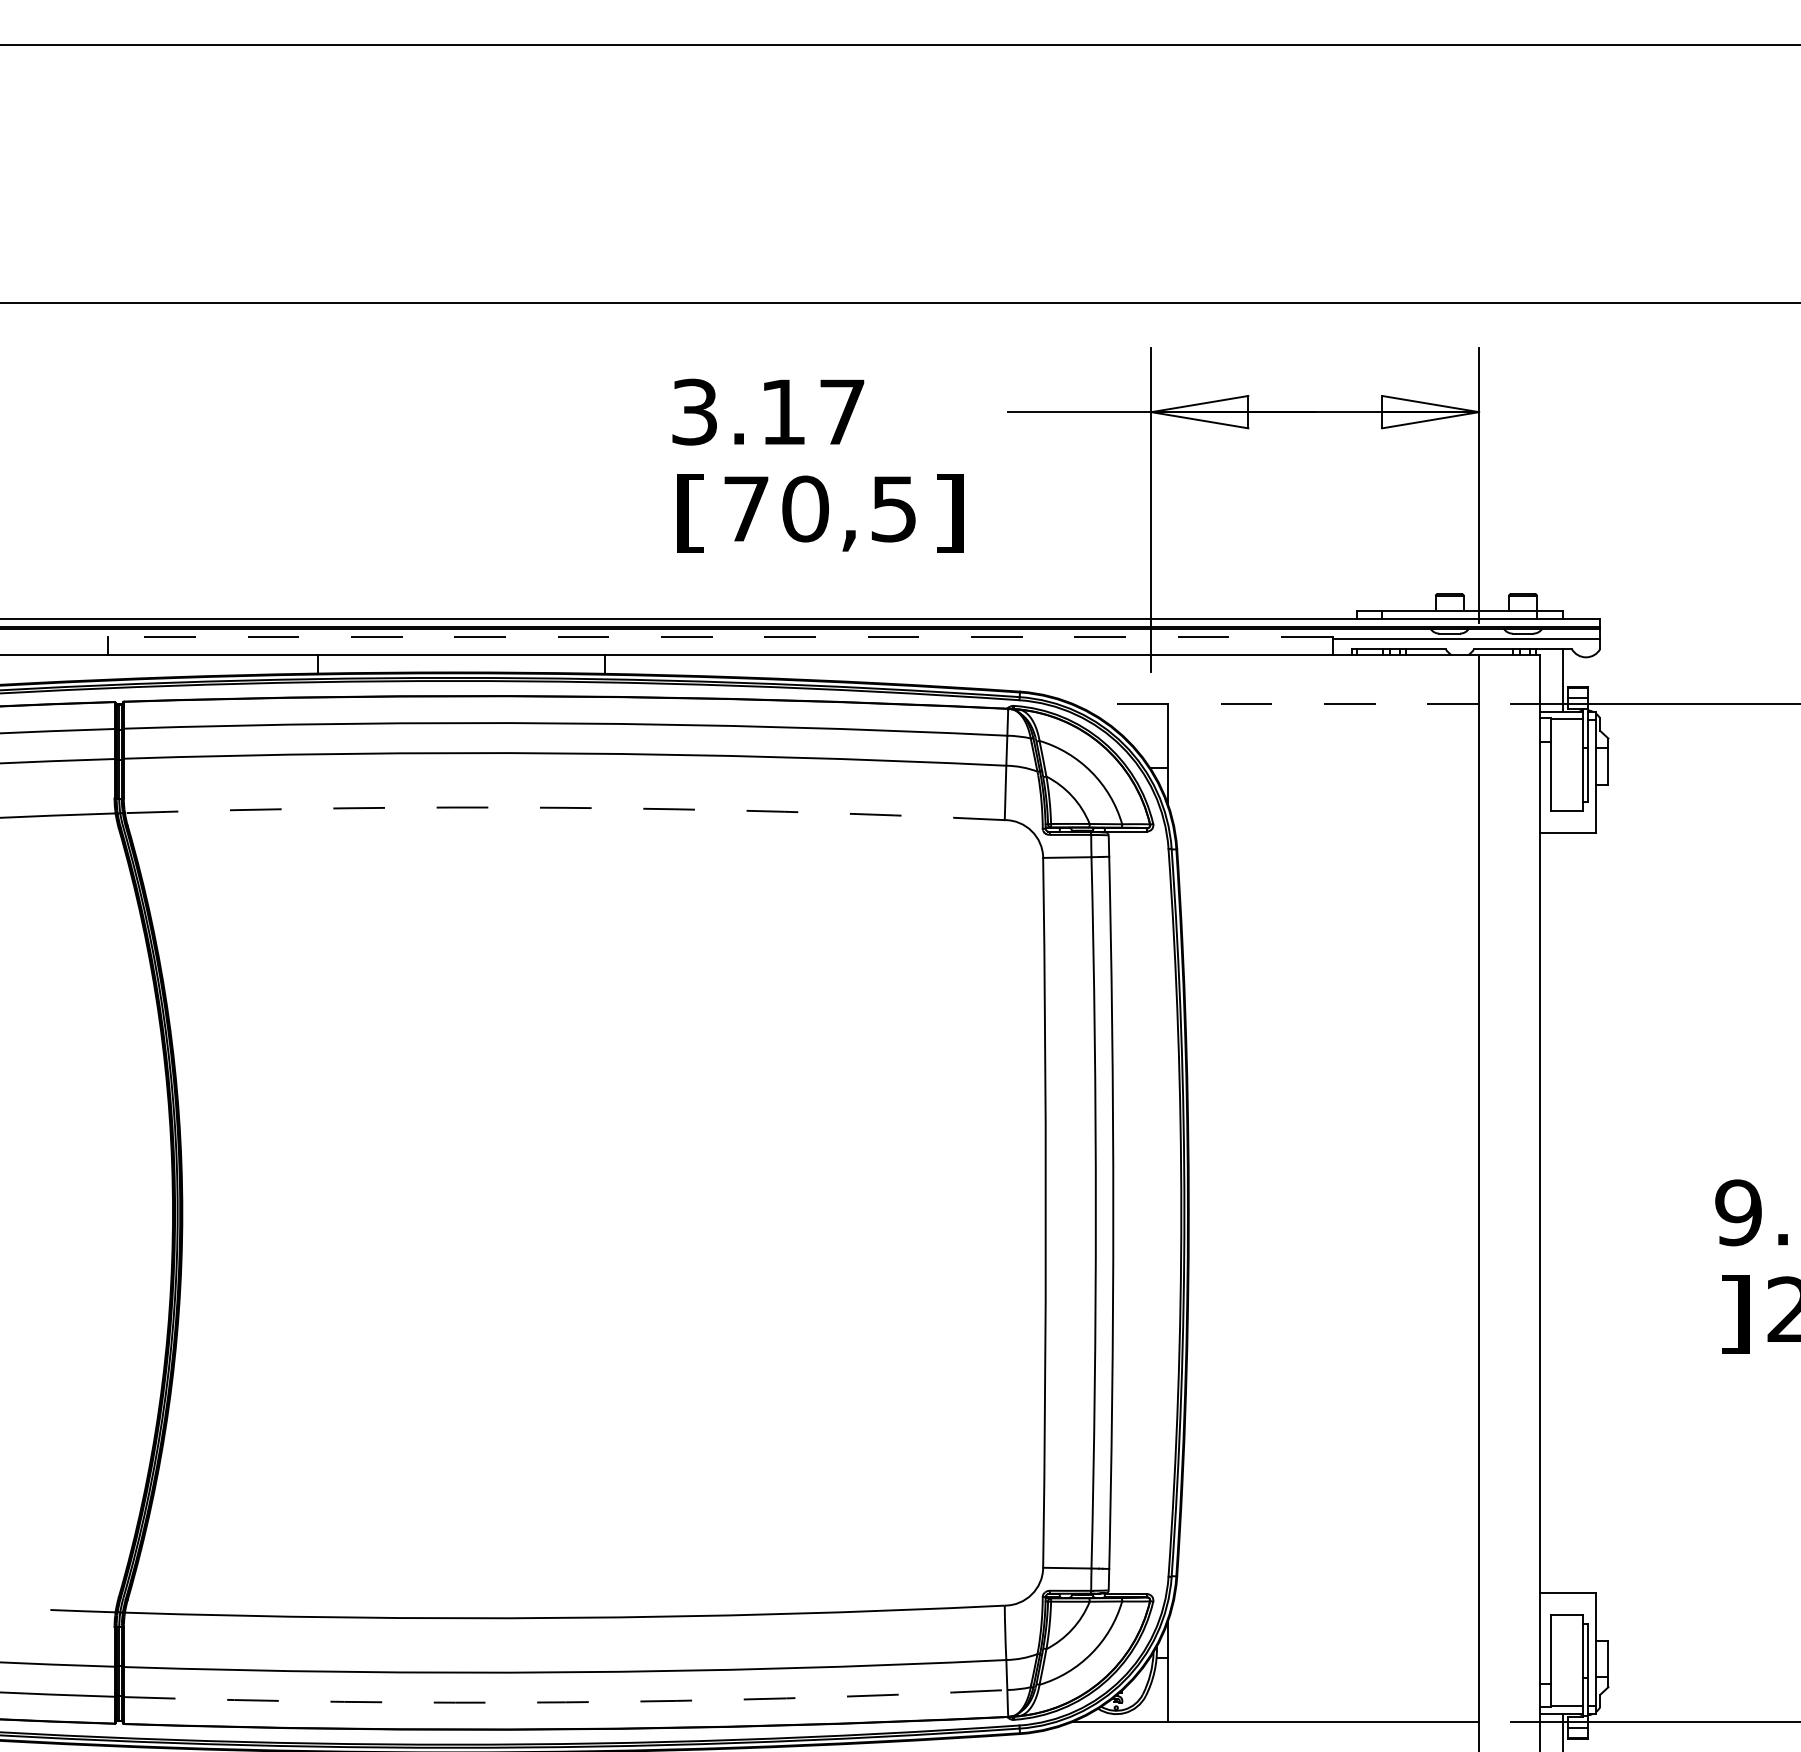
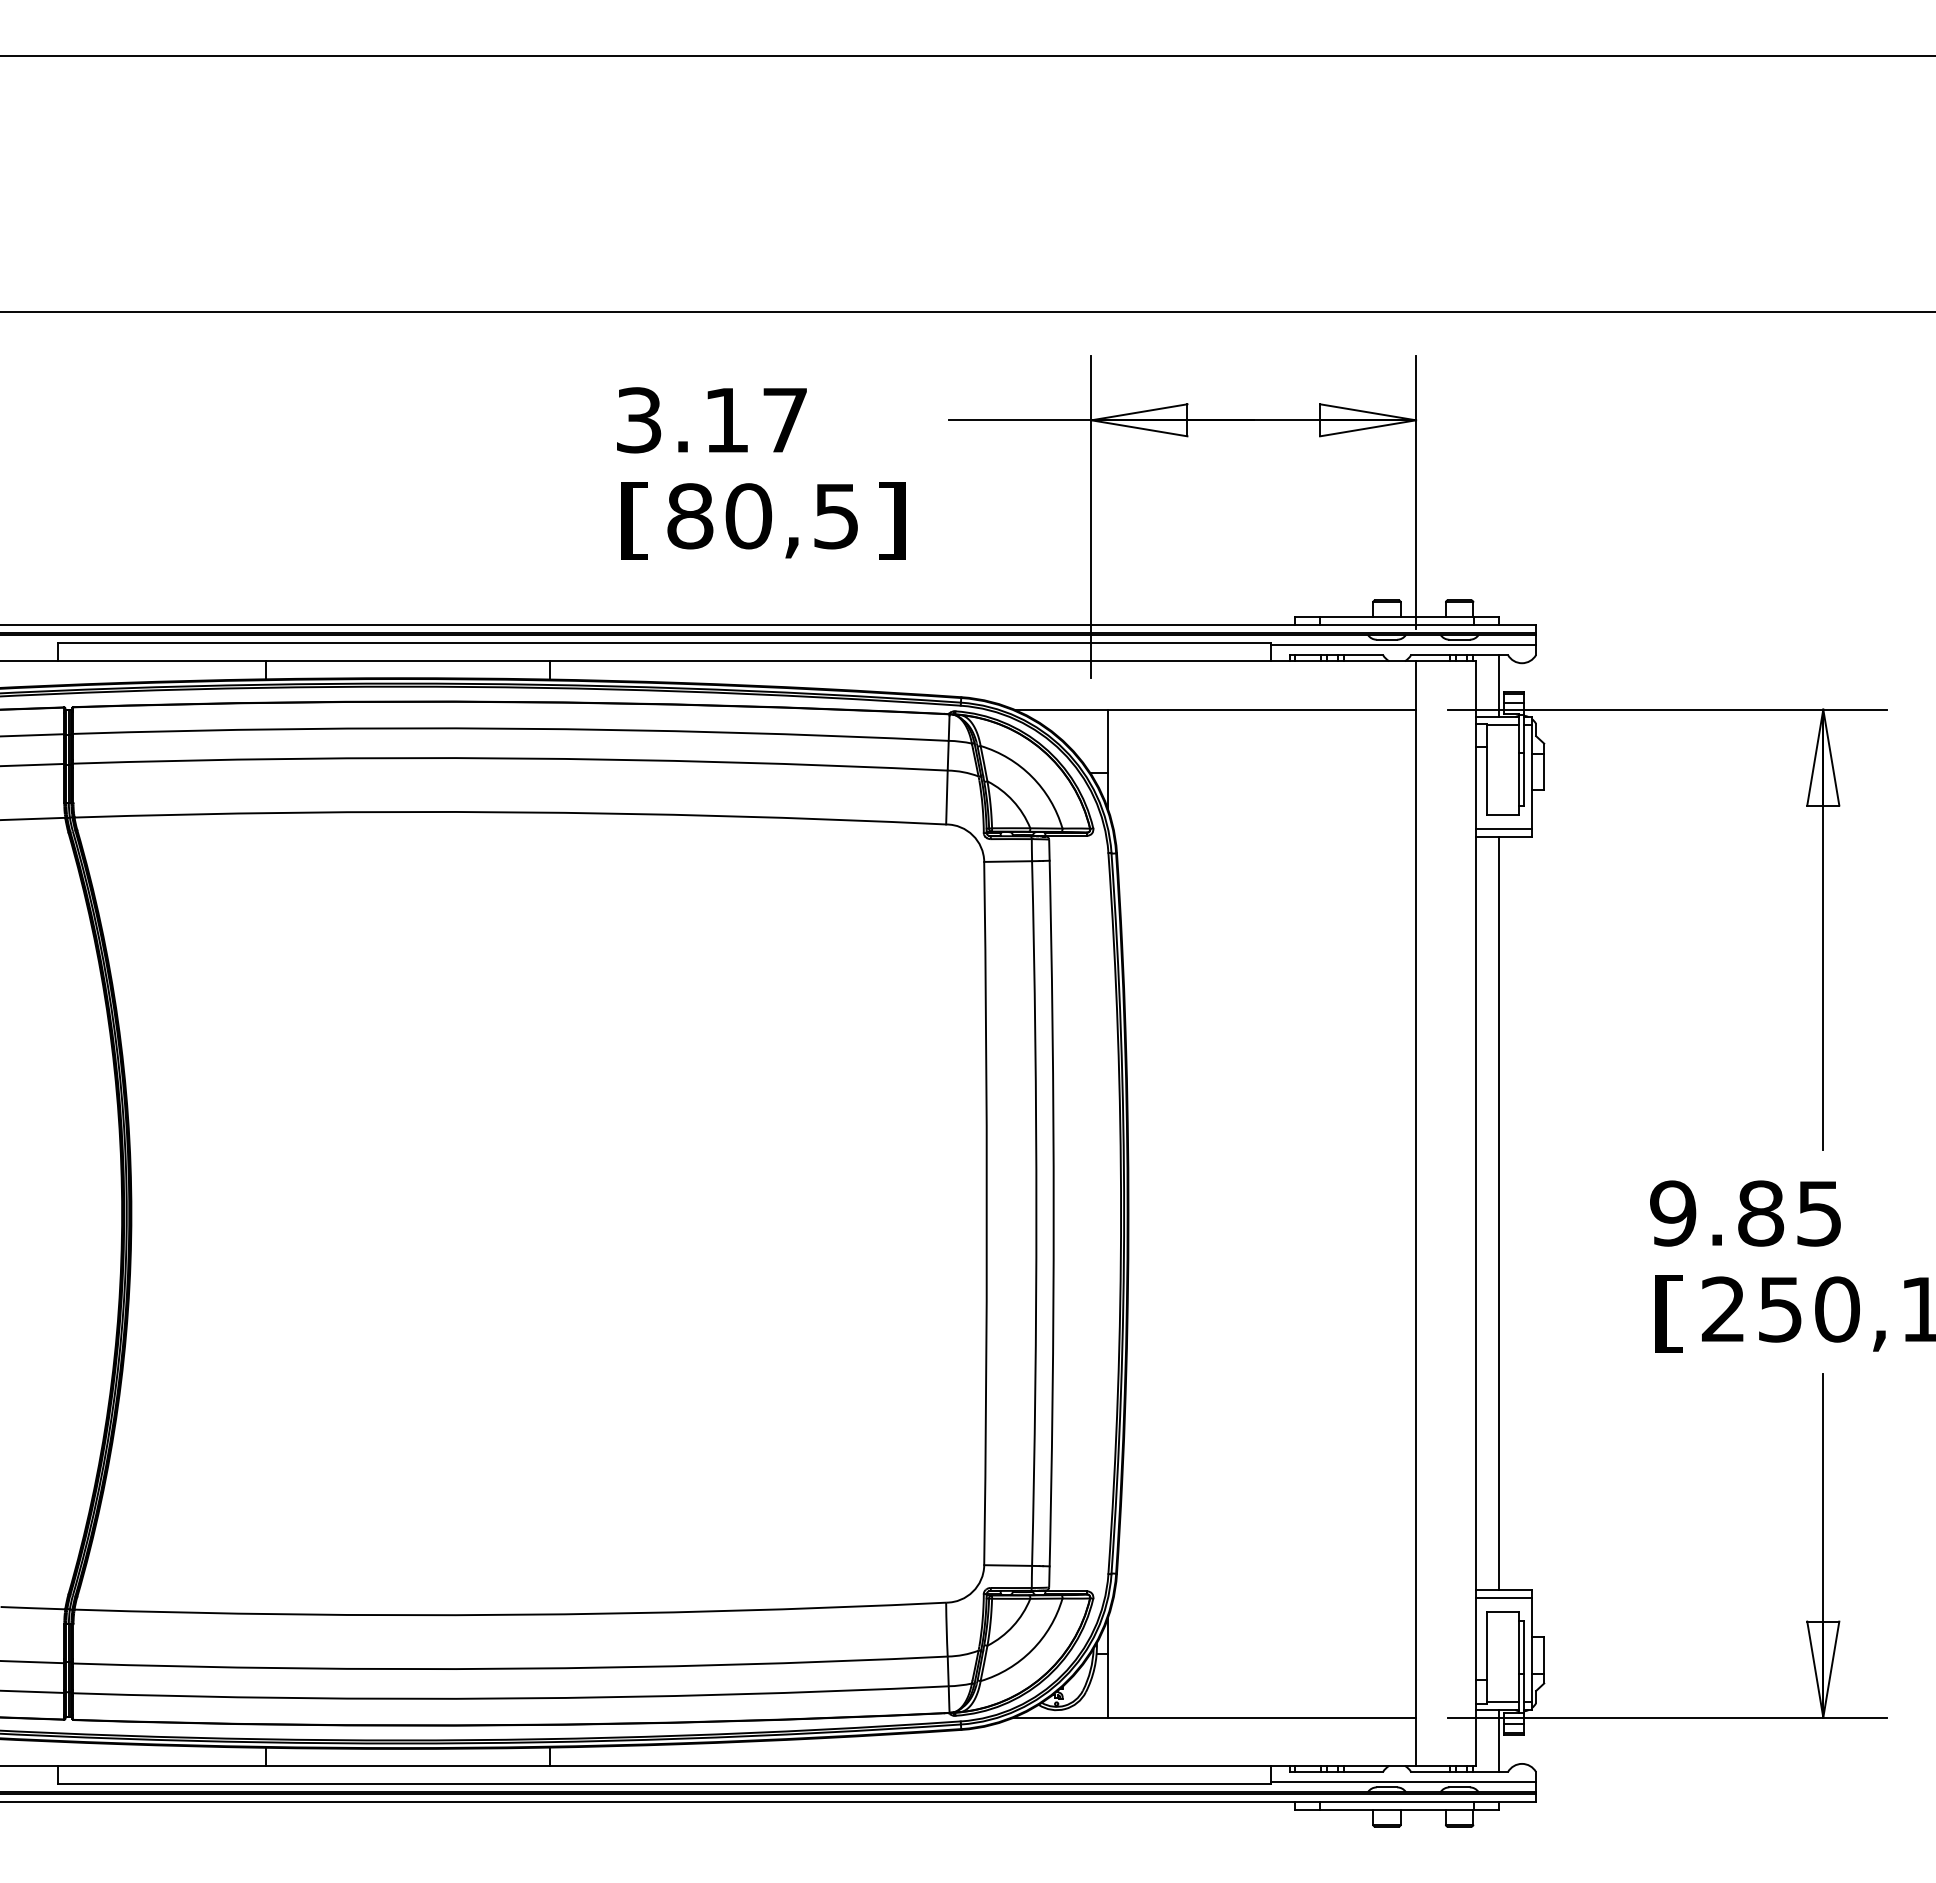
text: (746, 509) -> (690, 516), 70,5 -> 80,5
line: (720, 637) -> (664, 643), dashed -> solid
line: (1275, 704) -> (1214, 709), dashed -> solid
arc: (565, 808) -> (510, 812), dashed -> solid
line: (1568, 825) -> (1504, 829), added
line: (1563, 1212) -> (1499, 1213), added
text: (1734, 1313) -> (1669, 1313), ] -> [
line: (1568, 1600) -> (1504, 1597), added
arc: (566, 1702) -> (511, 1698), dashed -> solid

